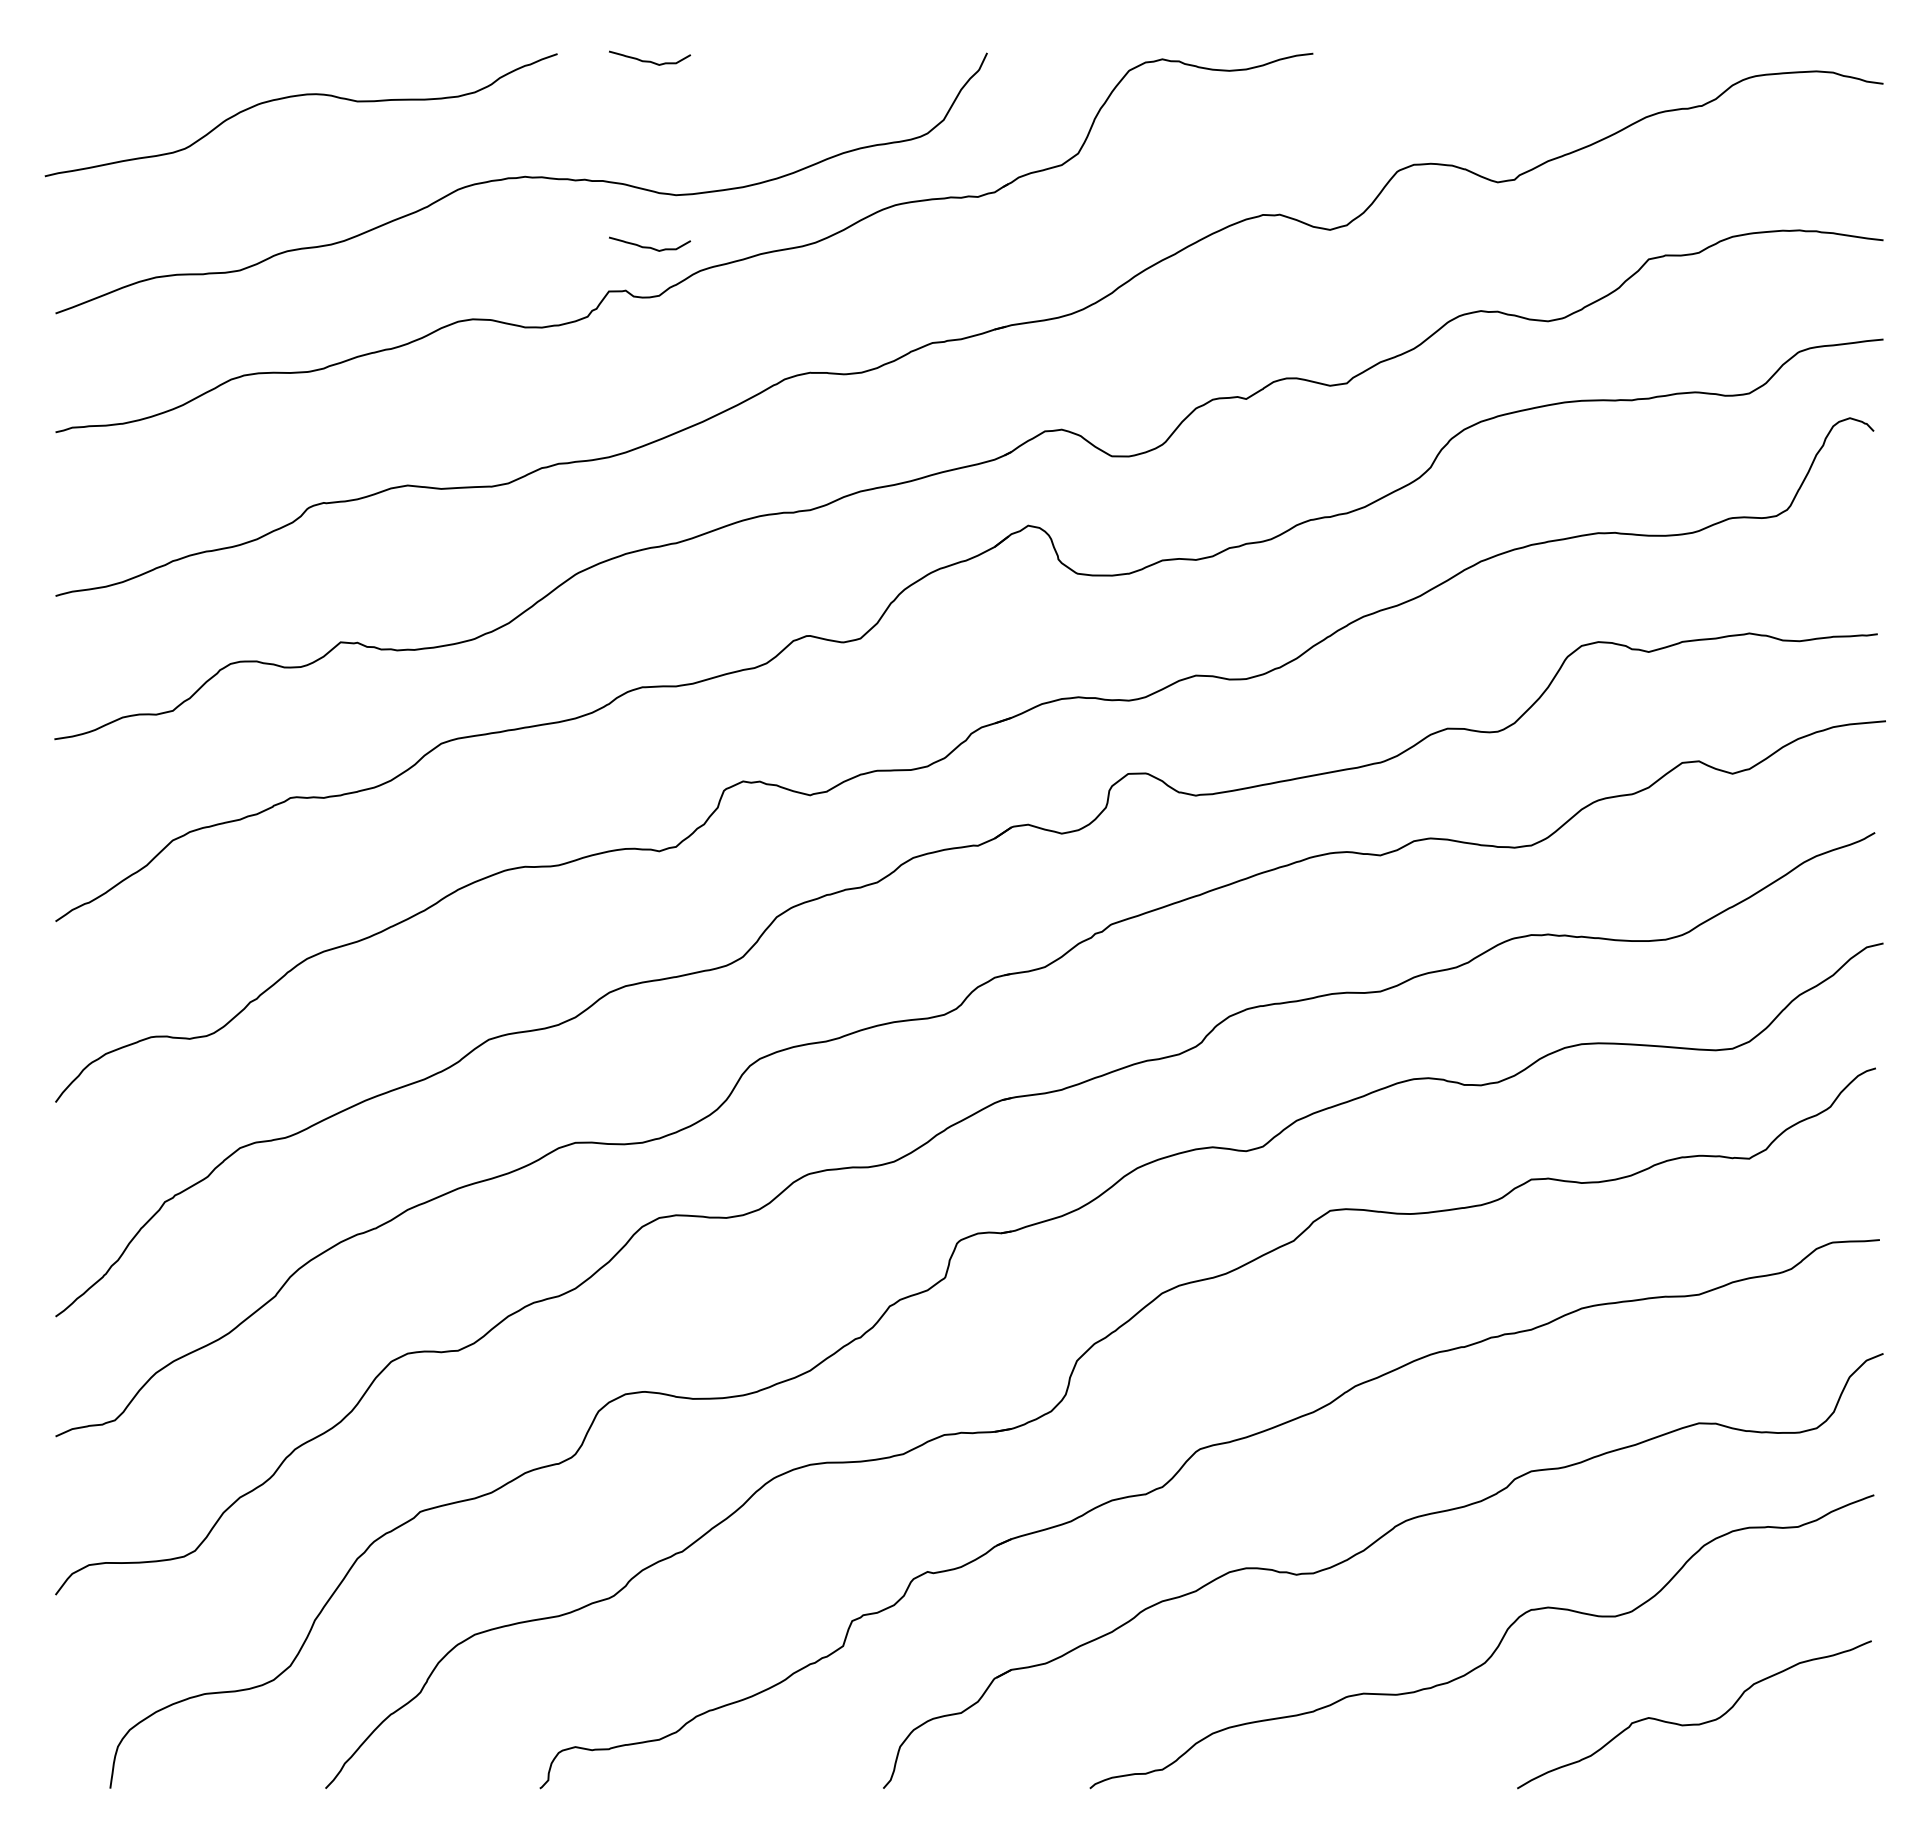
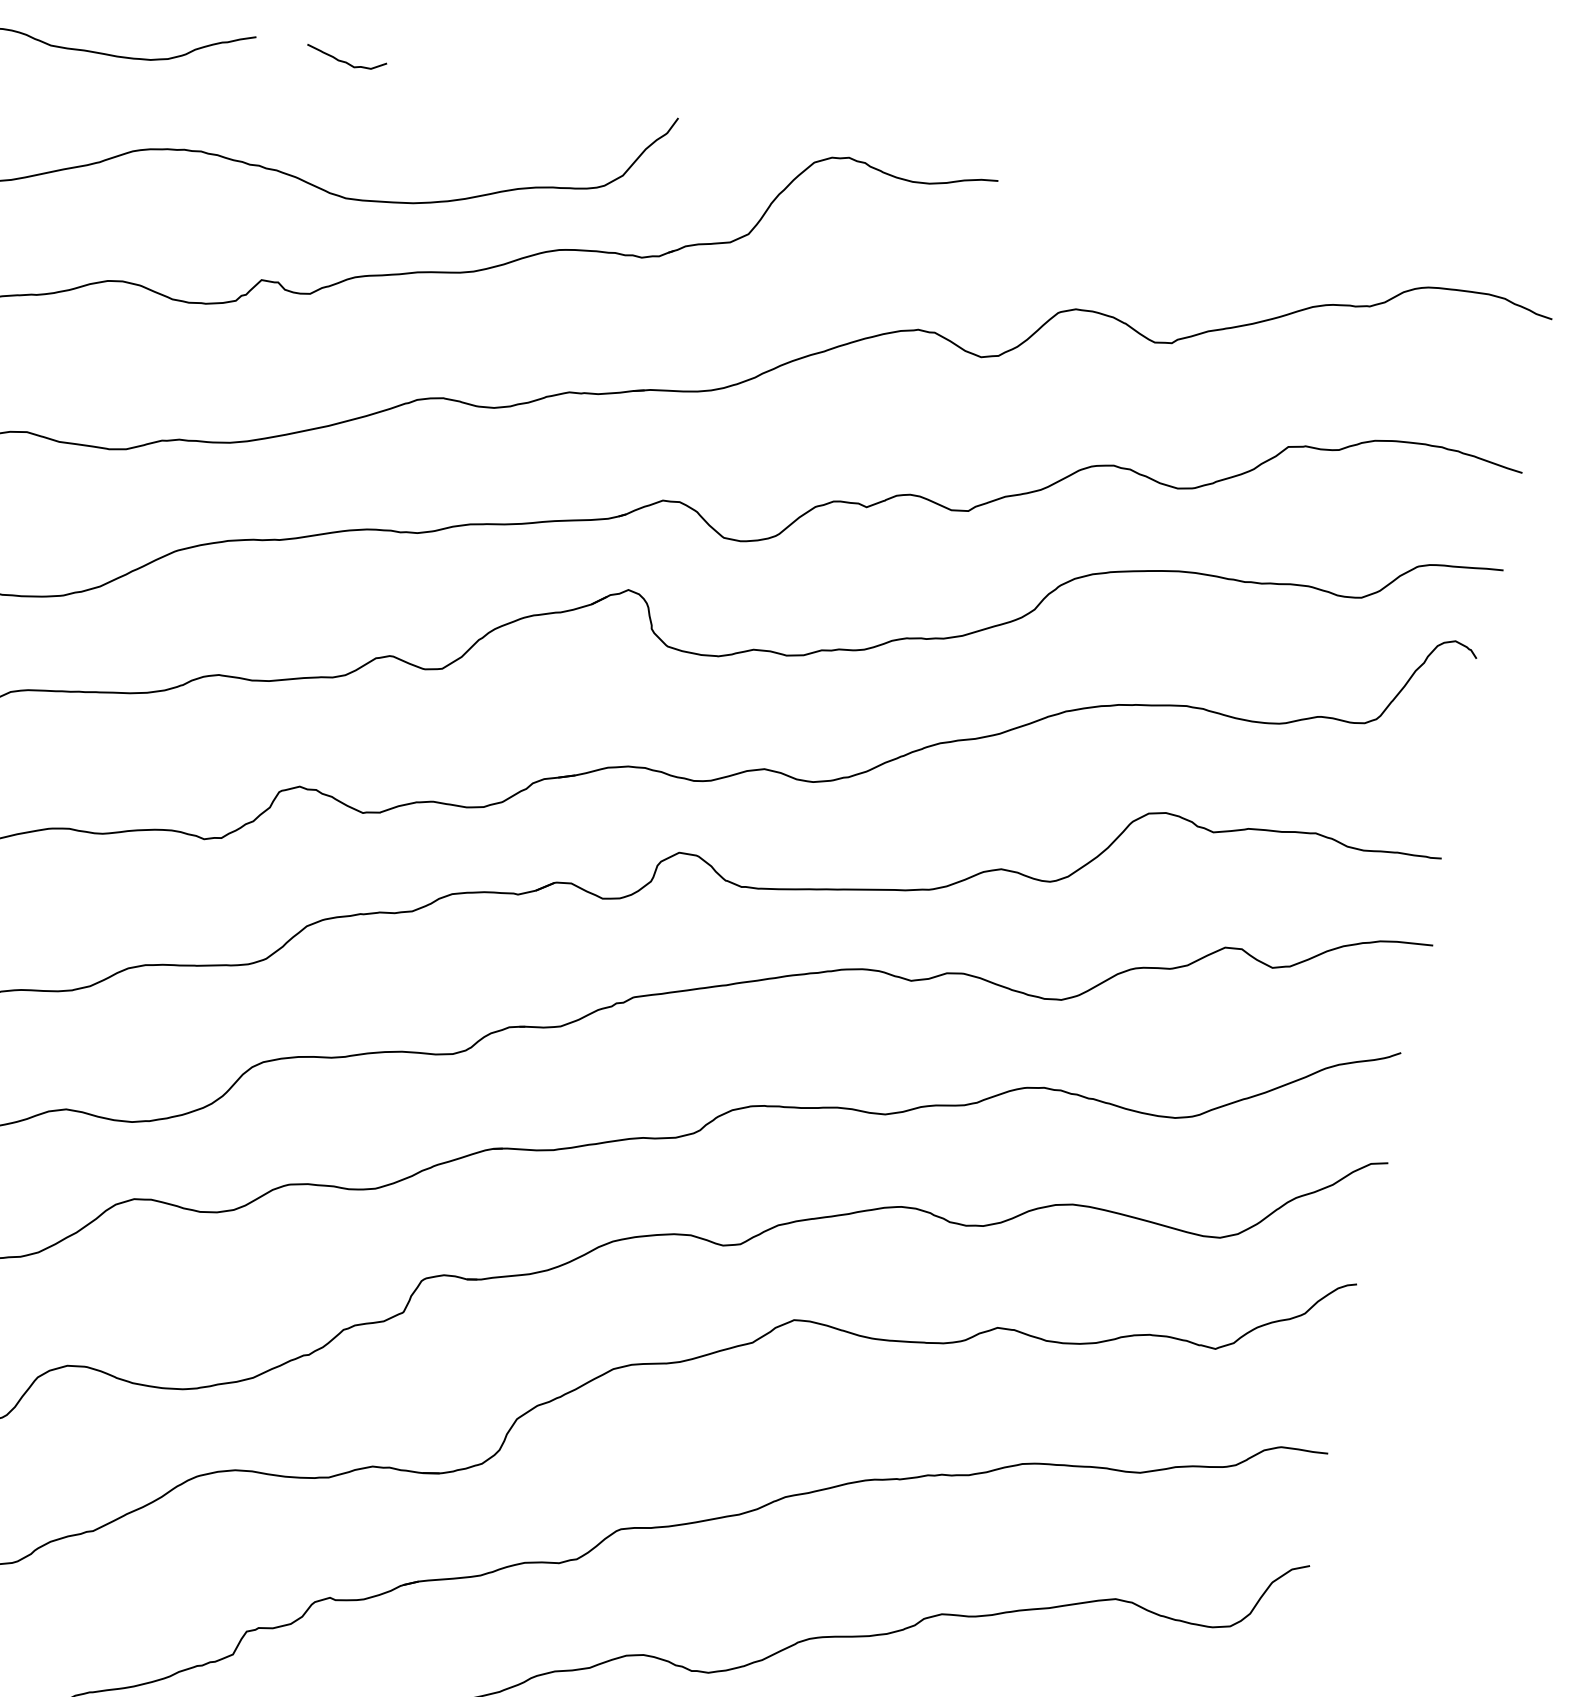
curve: (649, 246) -> (309, 243), removed

